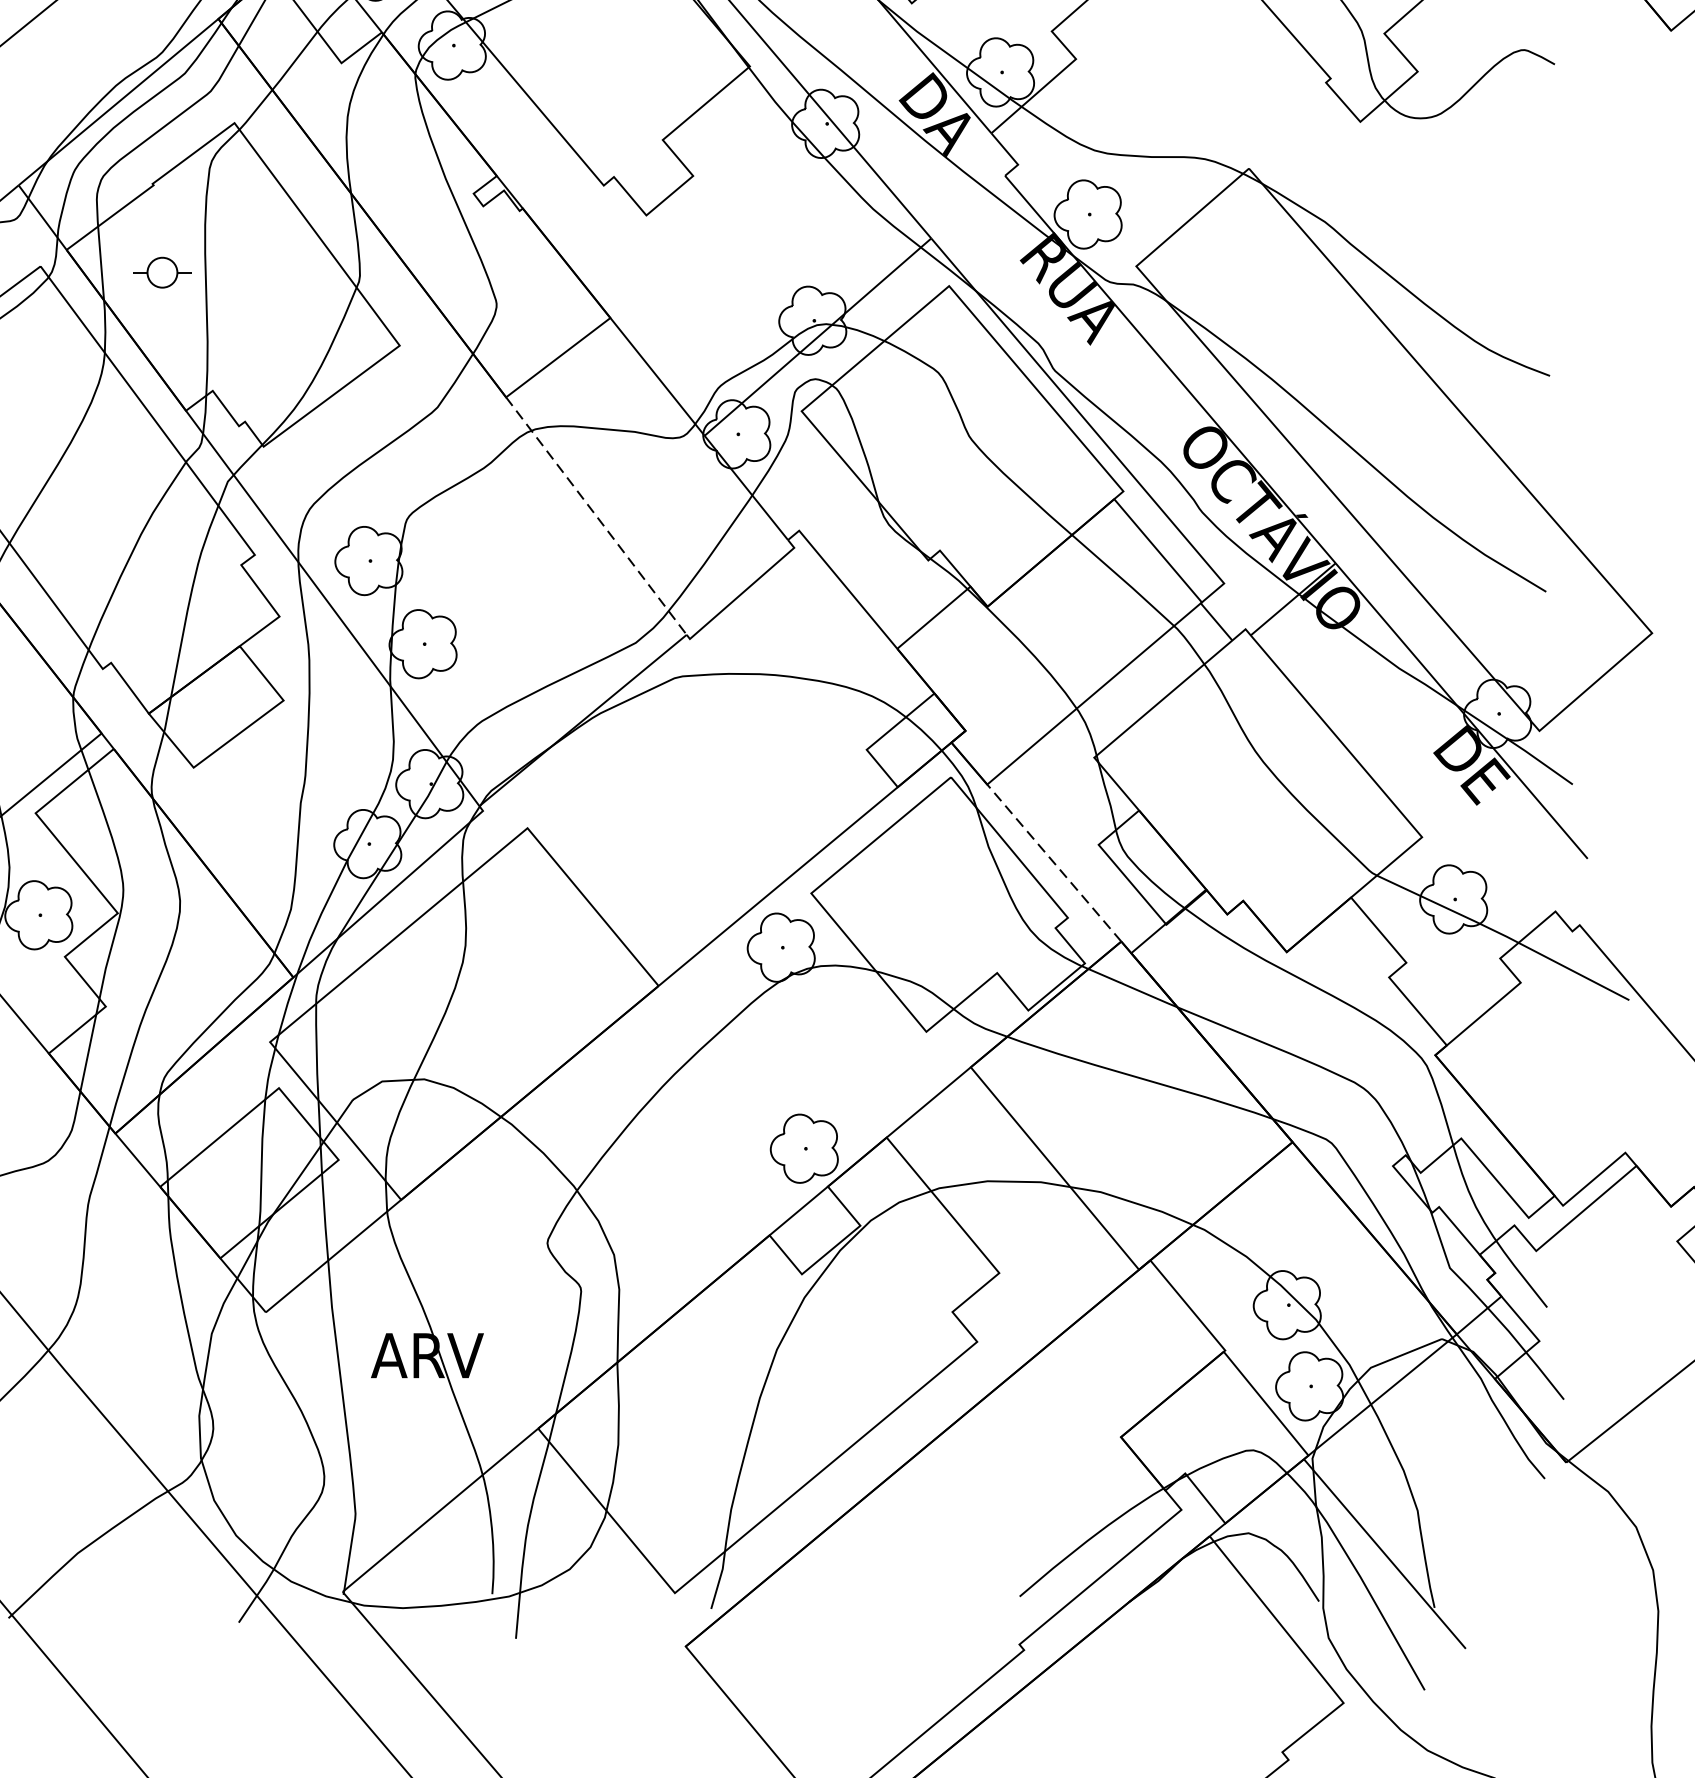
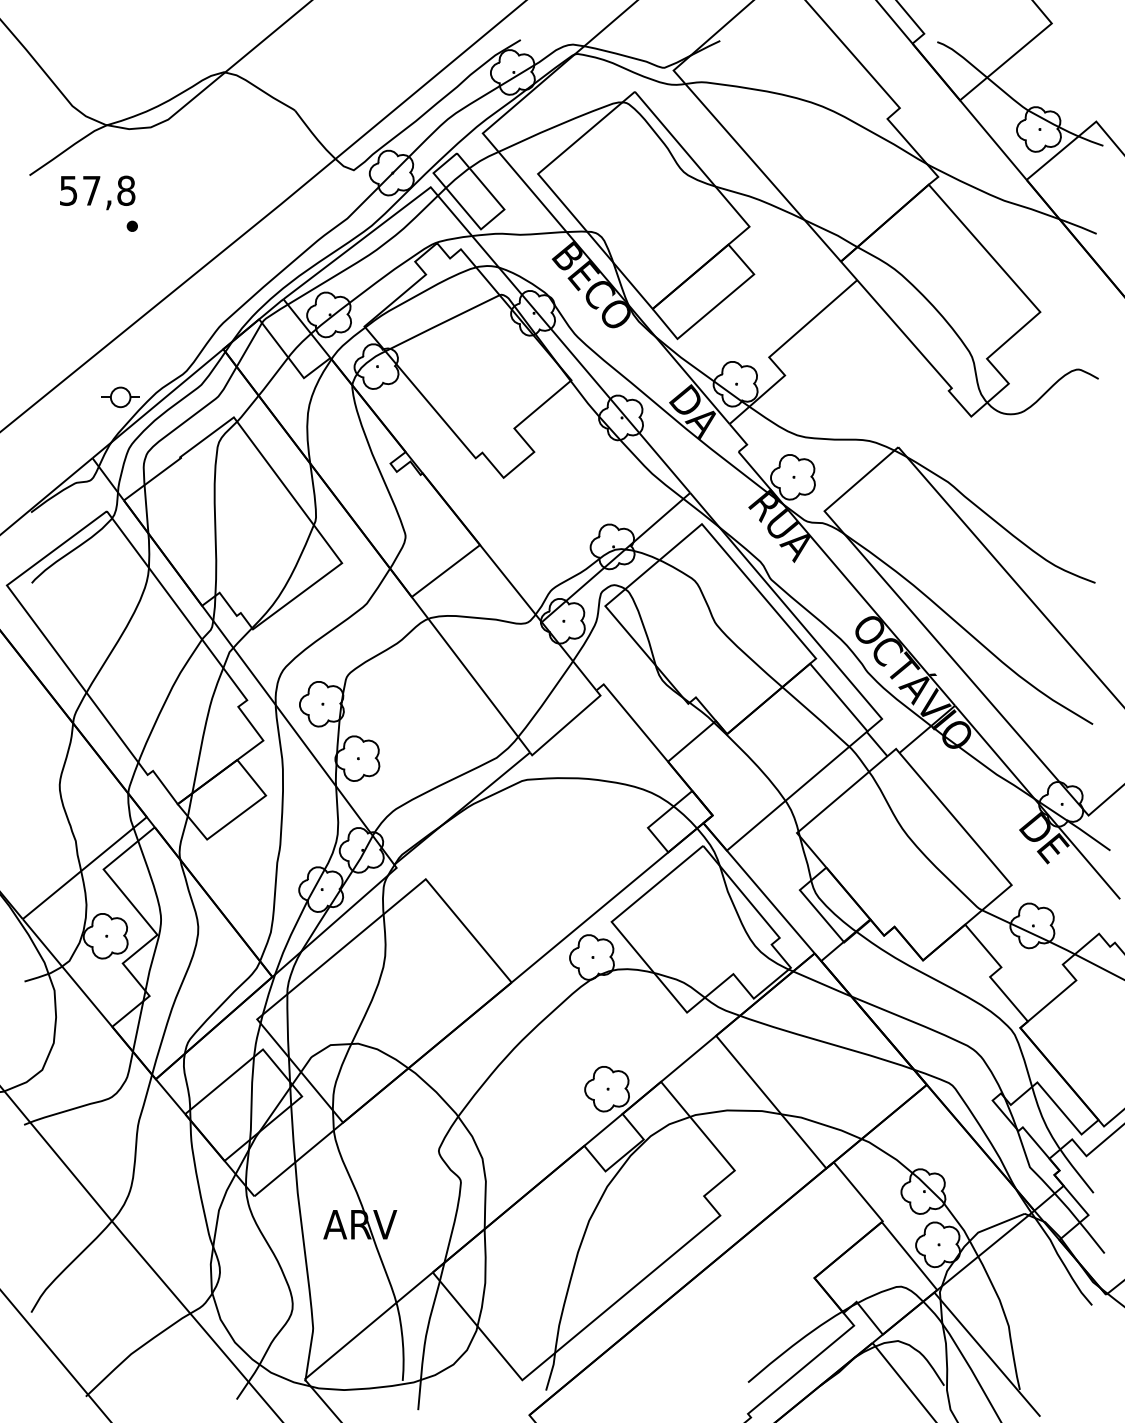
part: (162, 272) -> (120, 397), moved
line: (595, 515) -> (470, 674), dashed -> solid
line: (1053, 863) -> (770, 902), dashed -> solid

